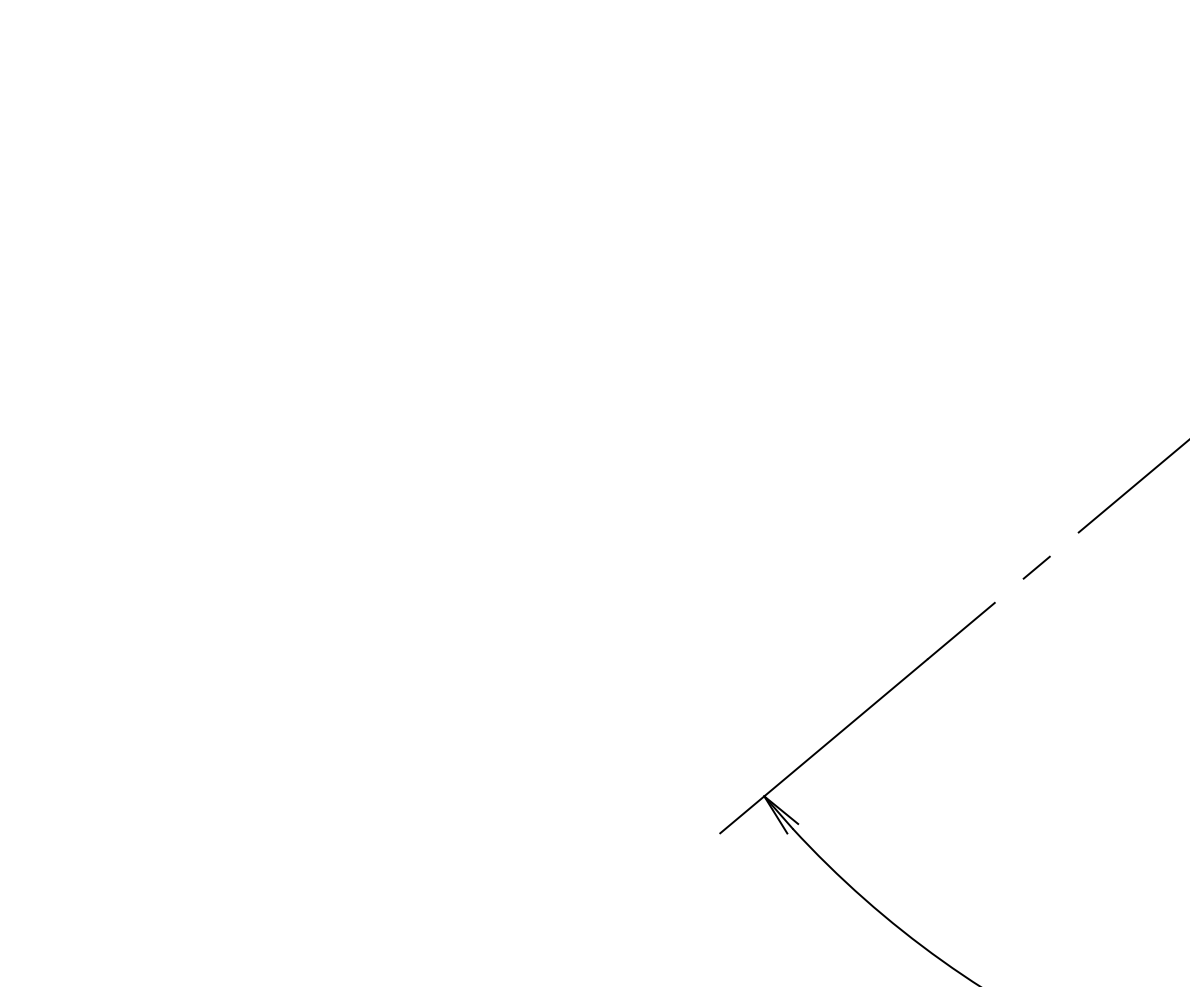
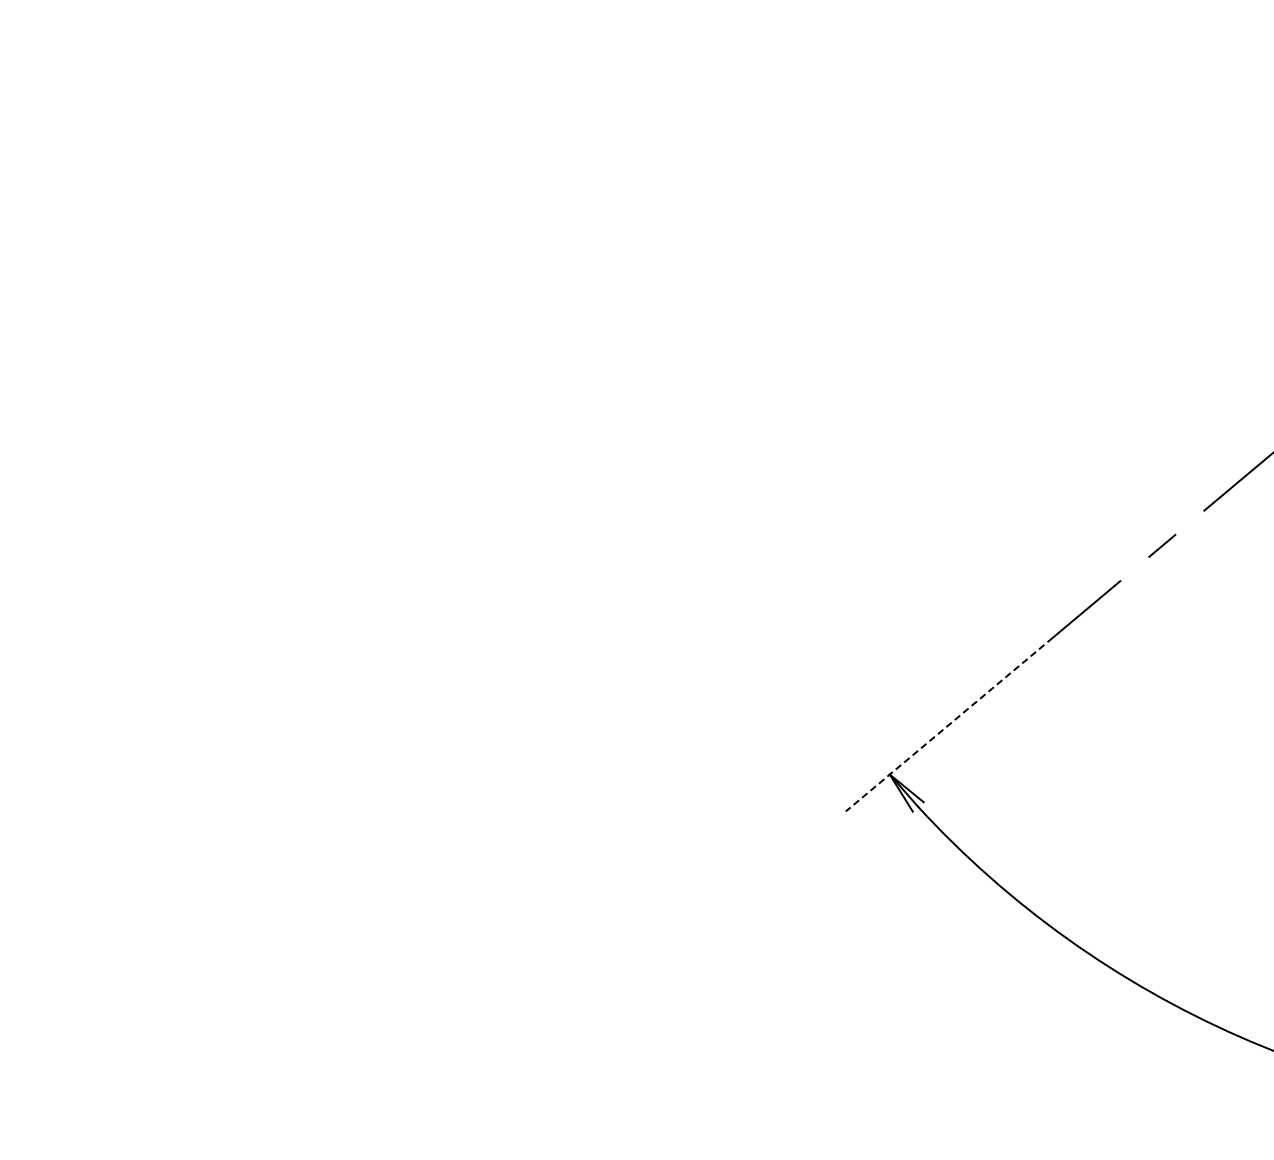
line: (822, 746) -> (948, 724), solid -> dashed

